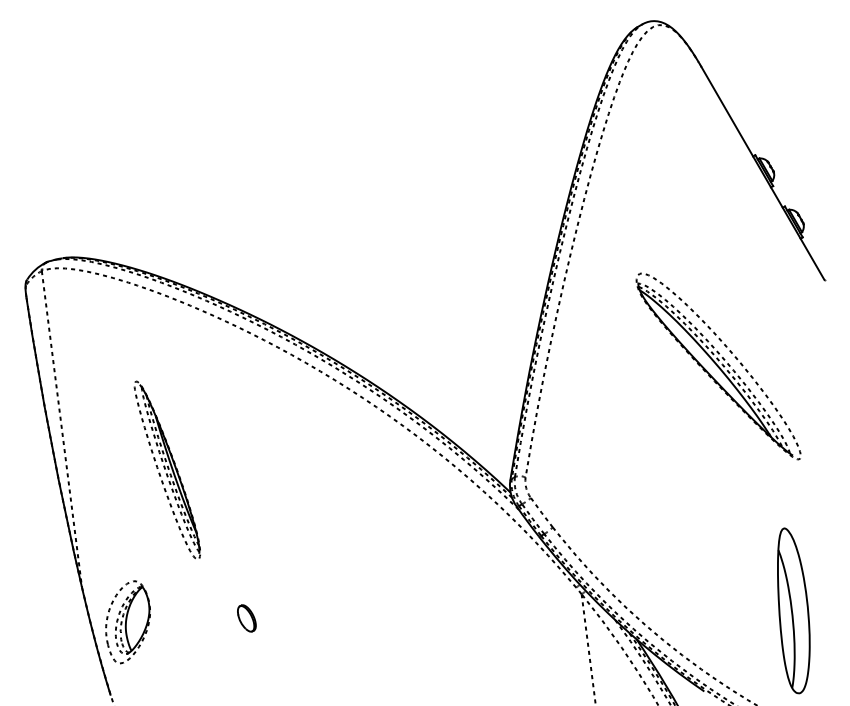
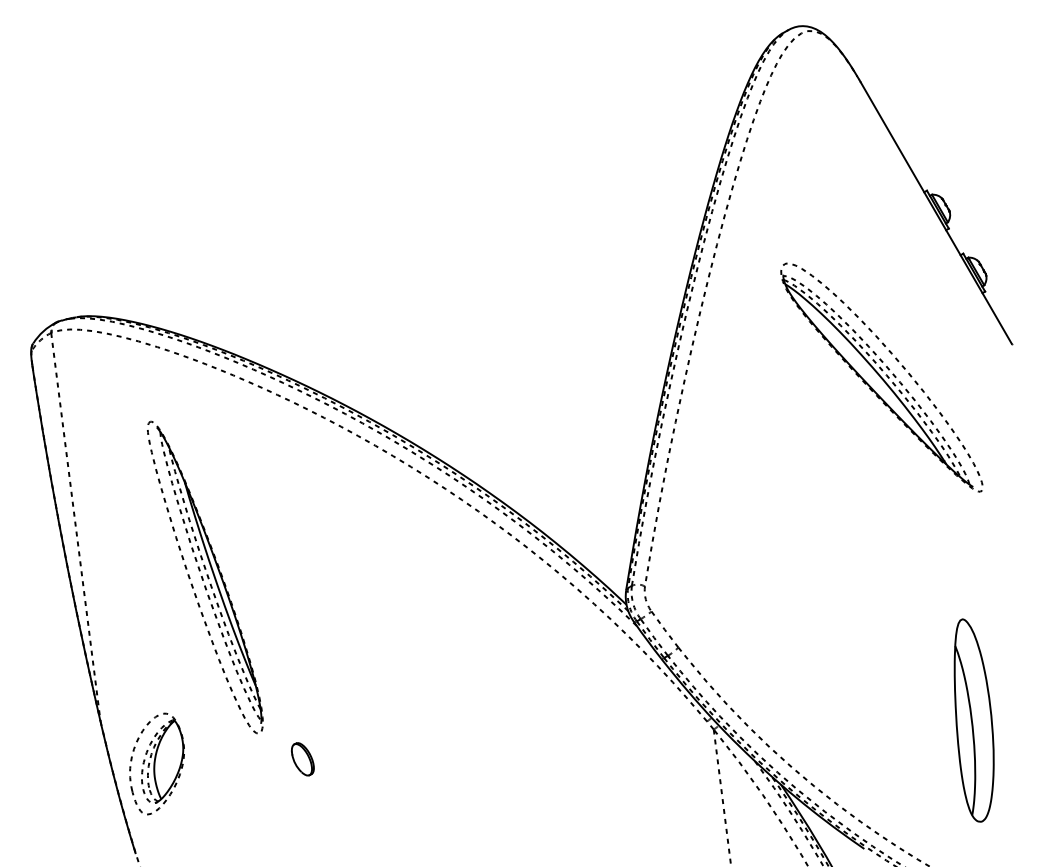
part: (718, 366) -> (881, 377), moved
part: (167, 470) -> (205, 577), size x1.43
part: (793, 610) -> (973, 720), moved

